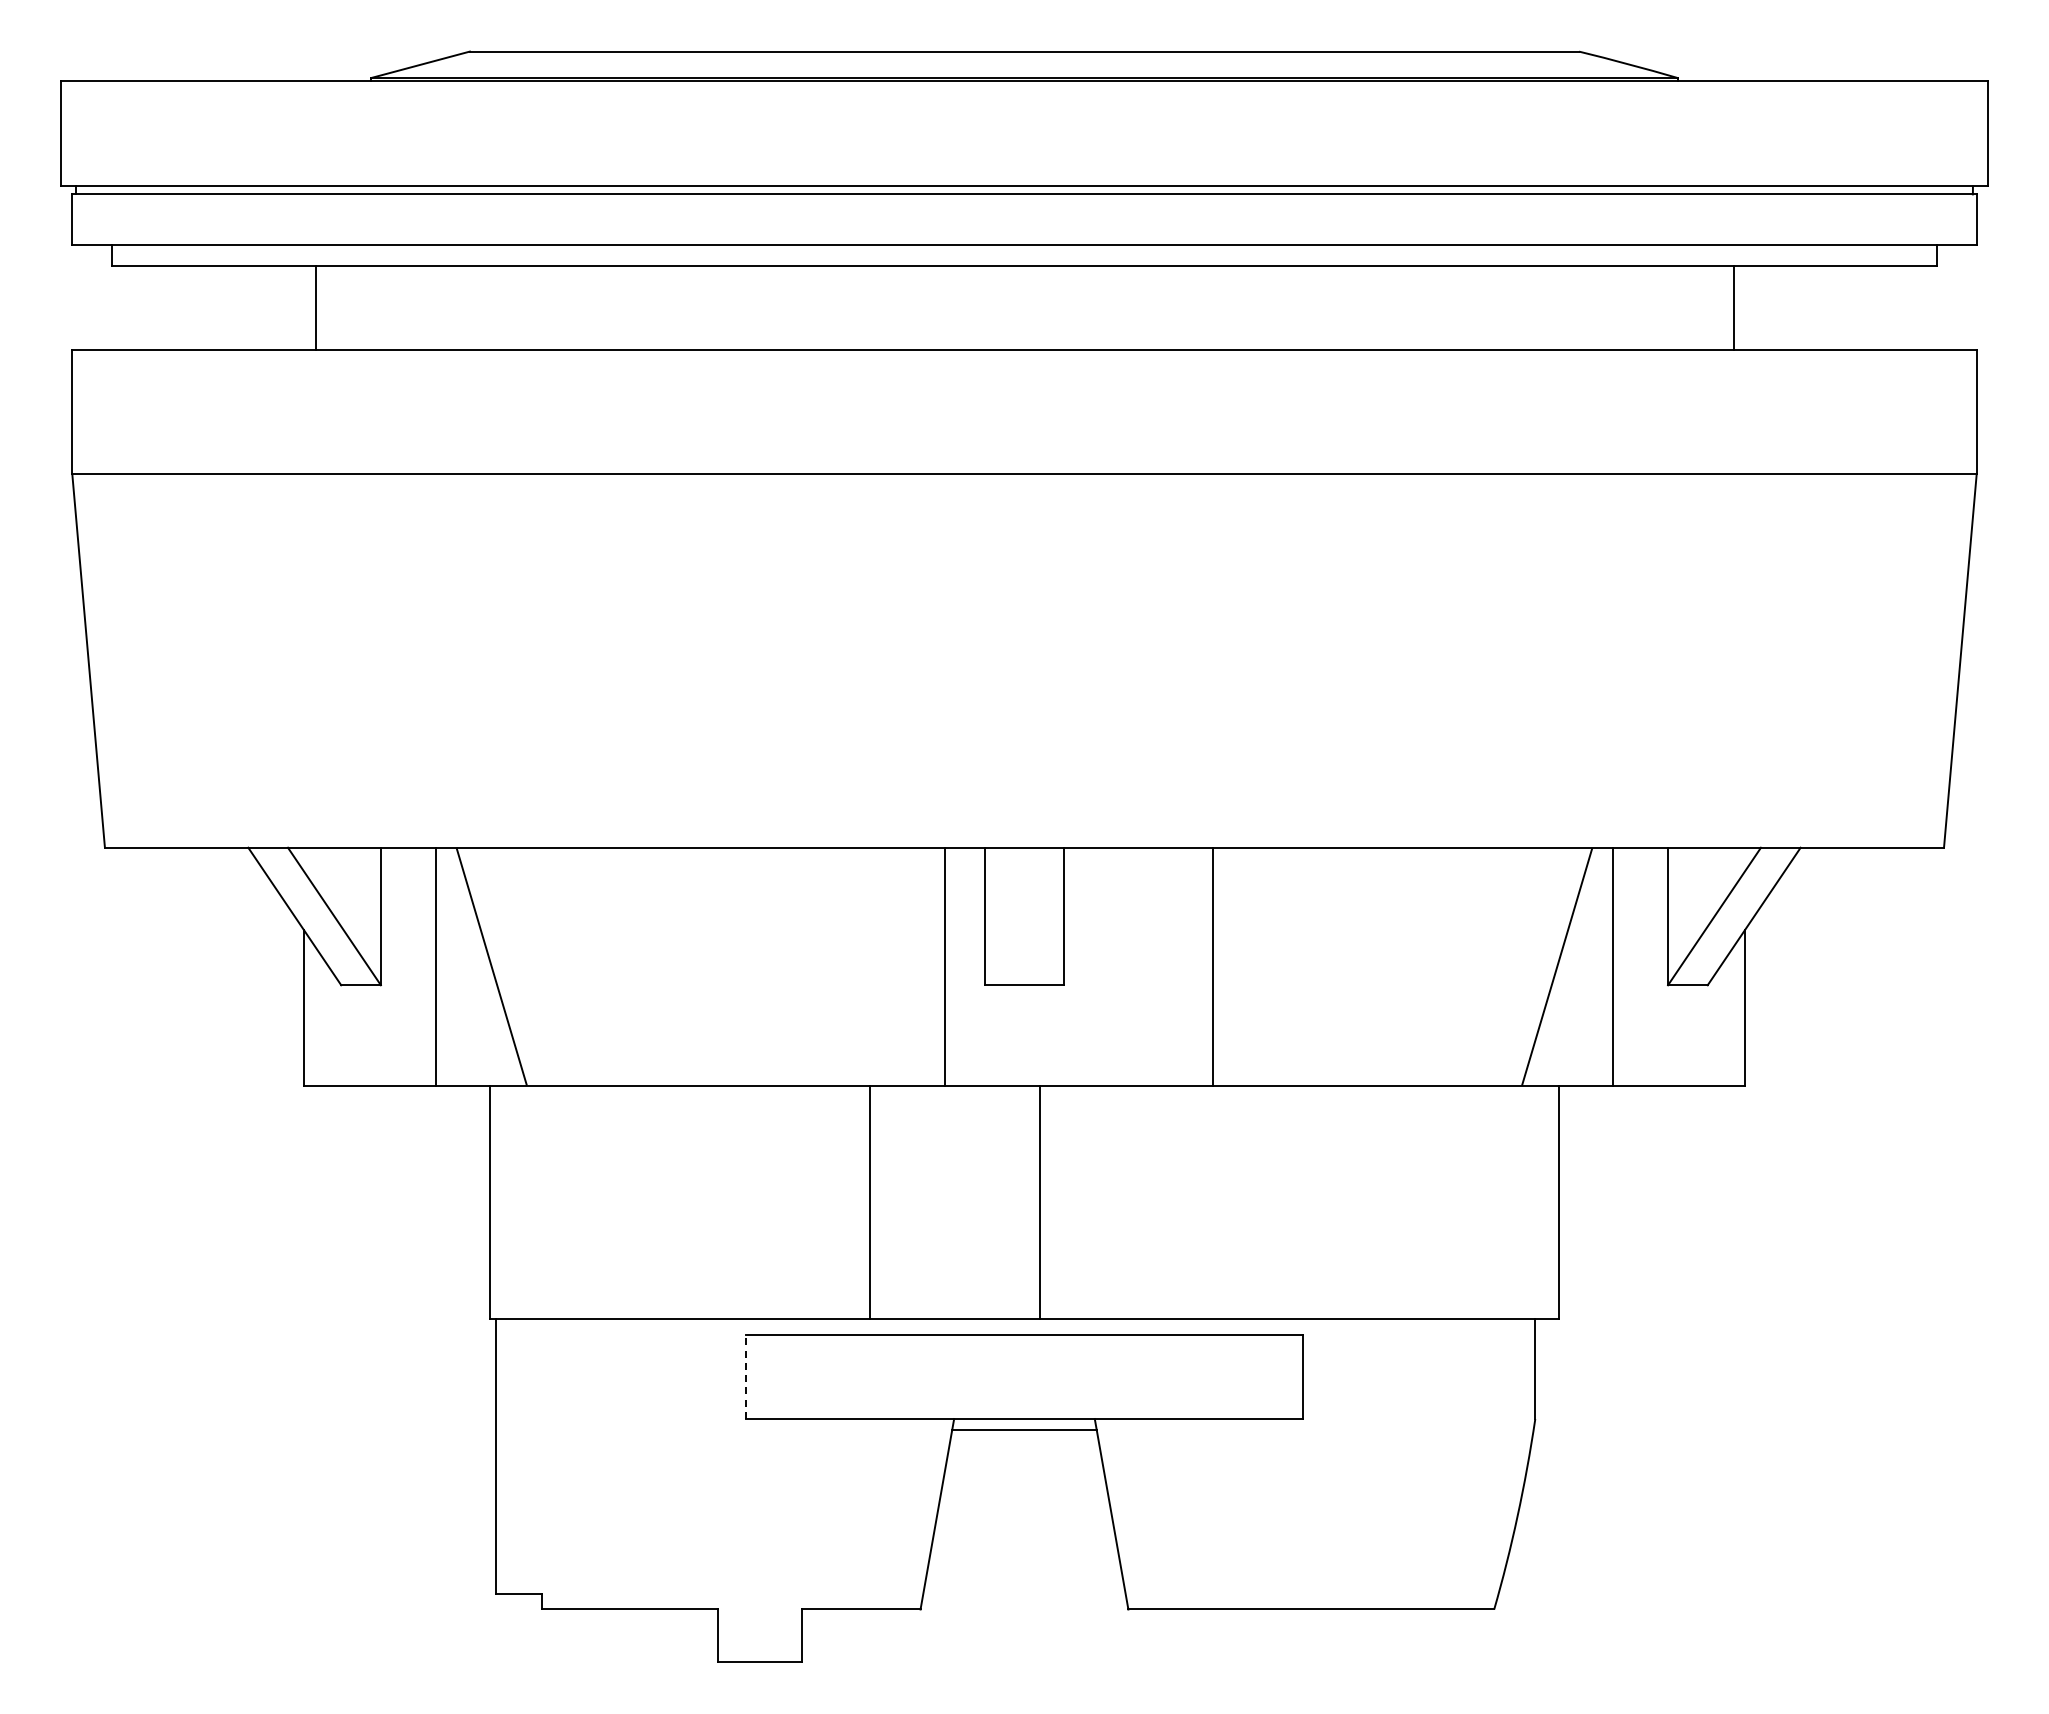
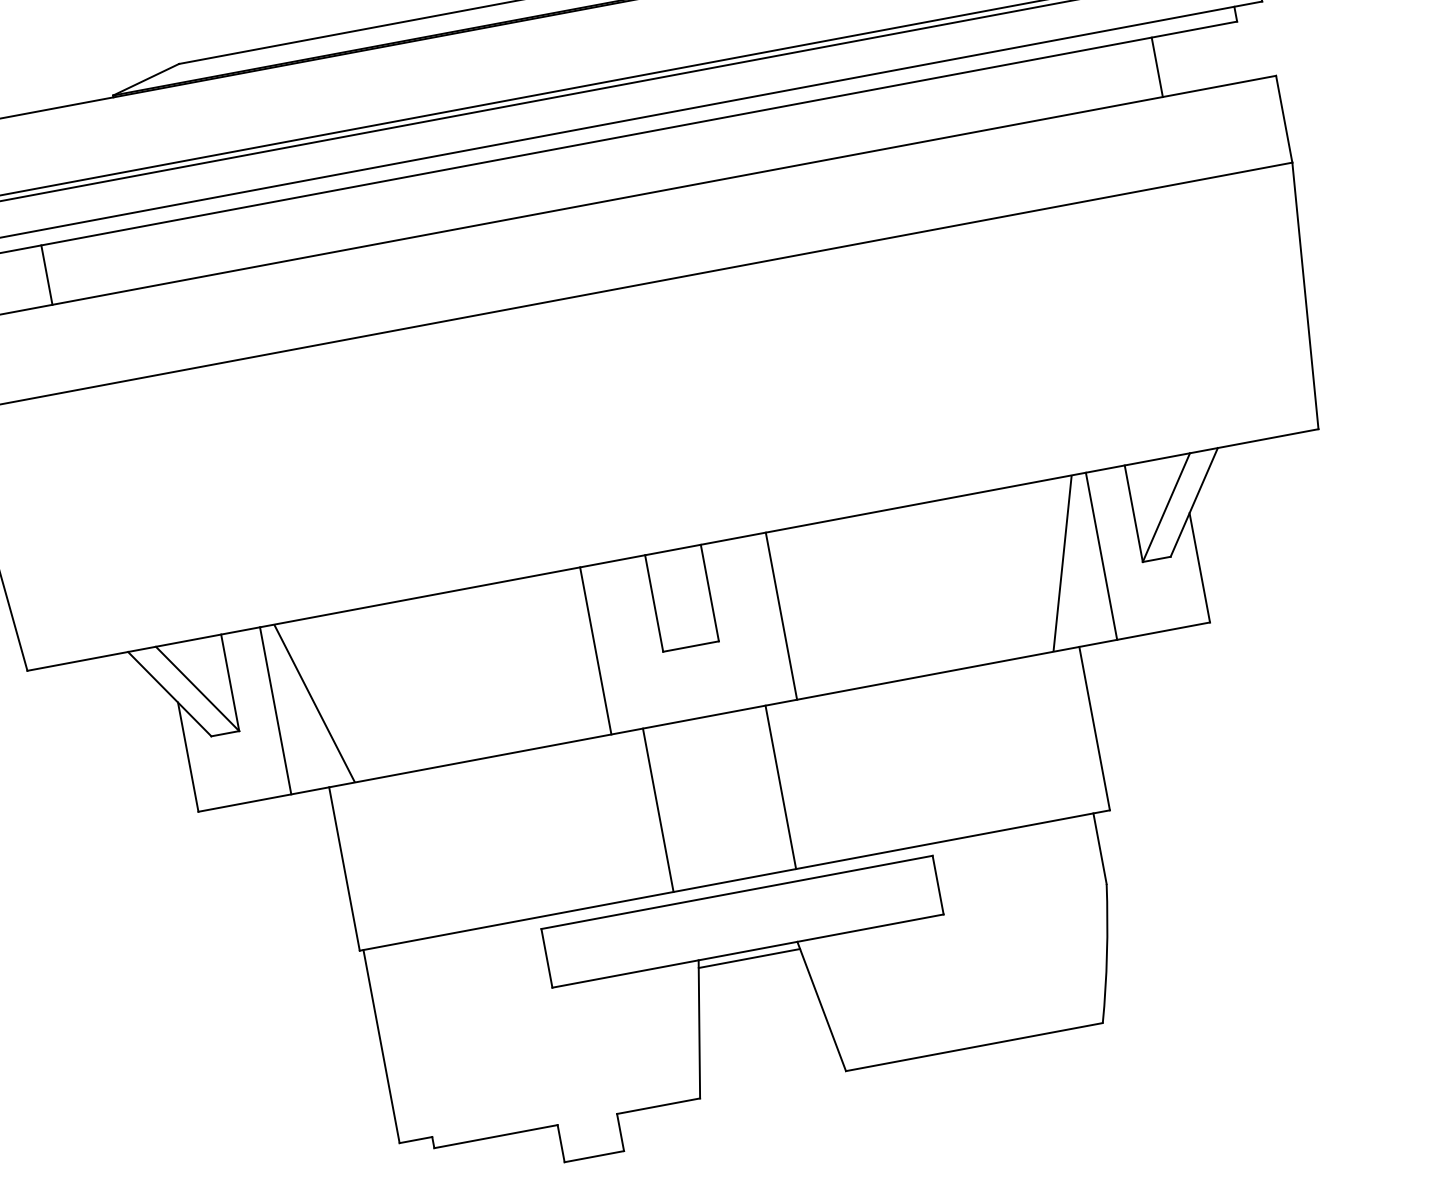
line: (315, 307) -> (46, 274), moved
line: (1734, 307) -> (1157, 66), moved
line: (945, 966) -> (595, 650), moved
line: (1212, 966) -> (781, 616), moved
line: (870, 1201) -> (658, 809), moved
line: (1039, 1201) -> (780, 786), moved
line: (745, 1377) -> (546, 958), dashed -> solid

